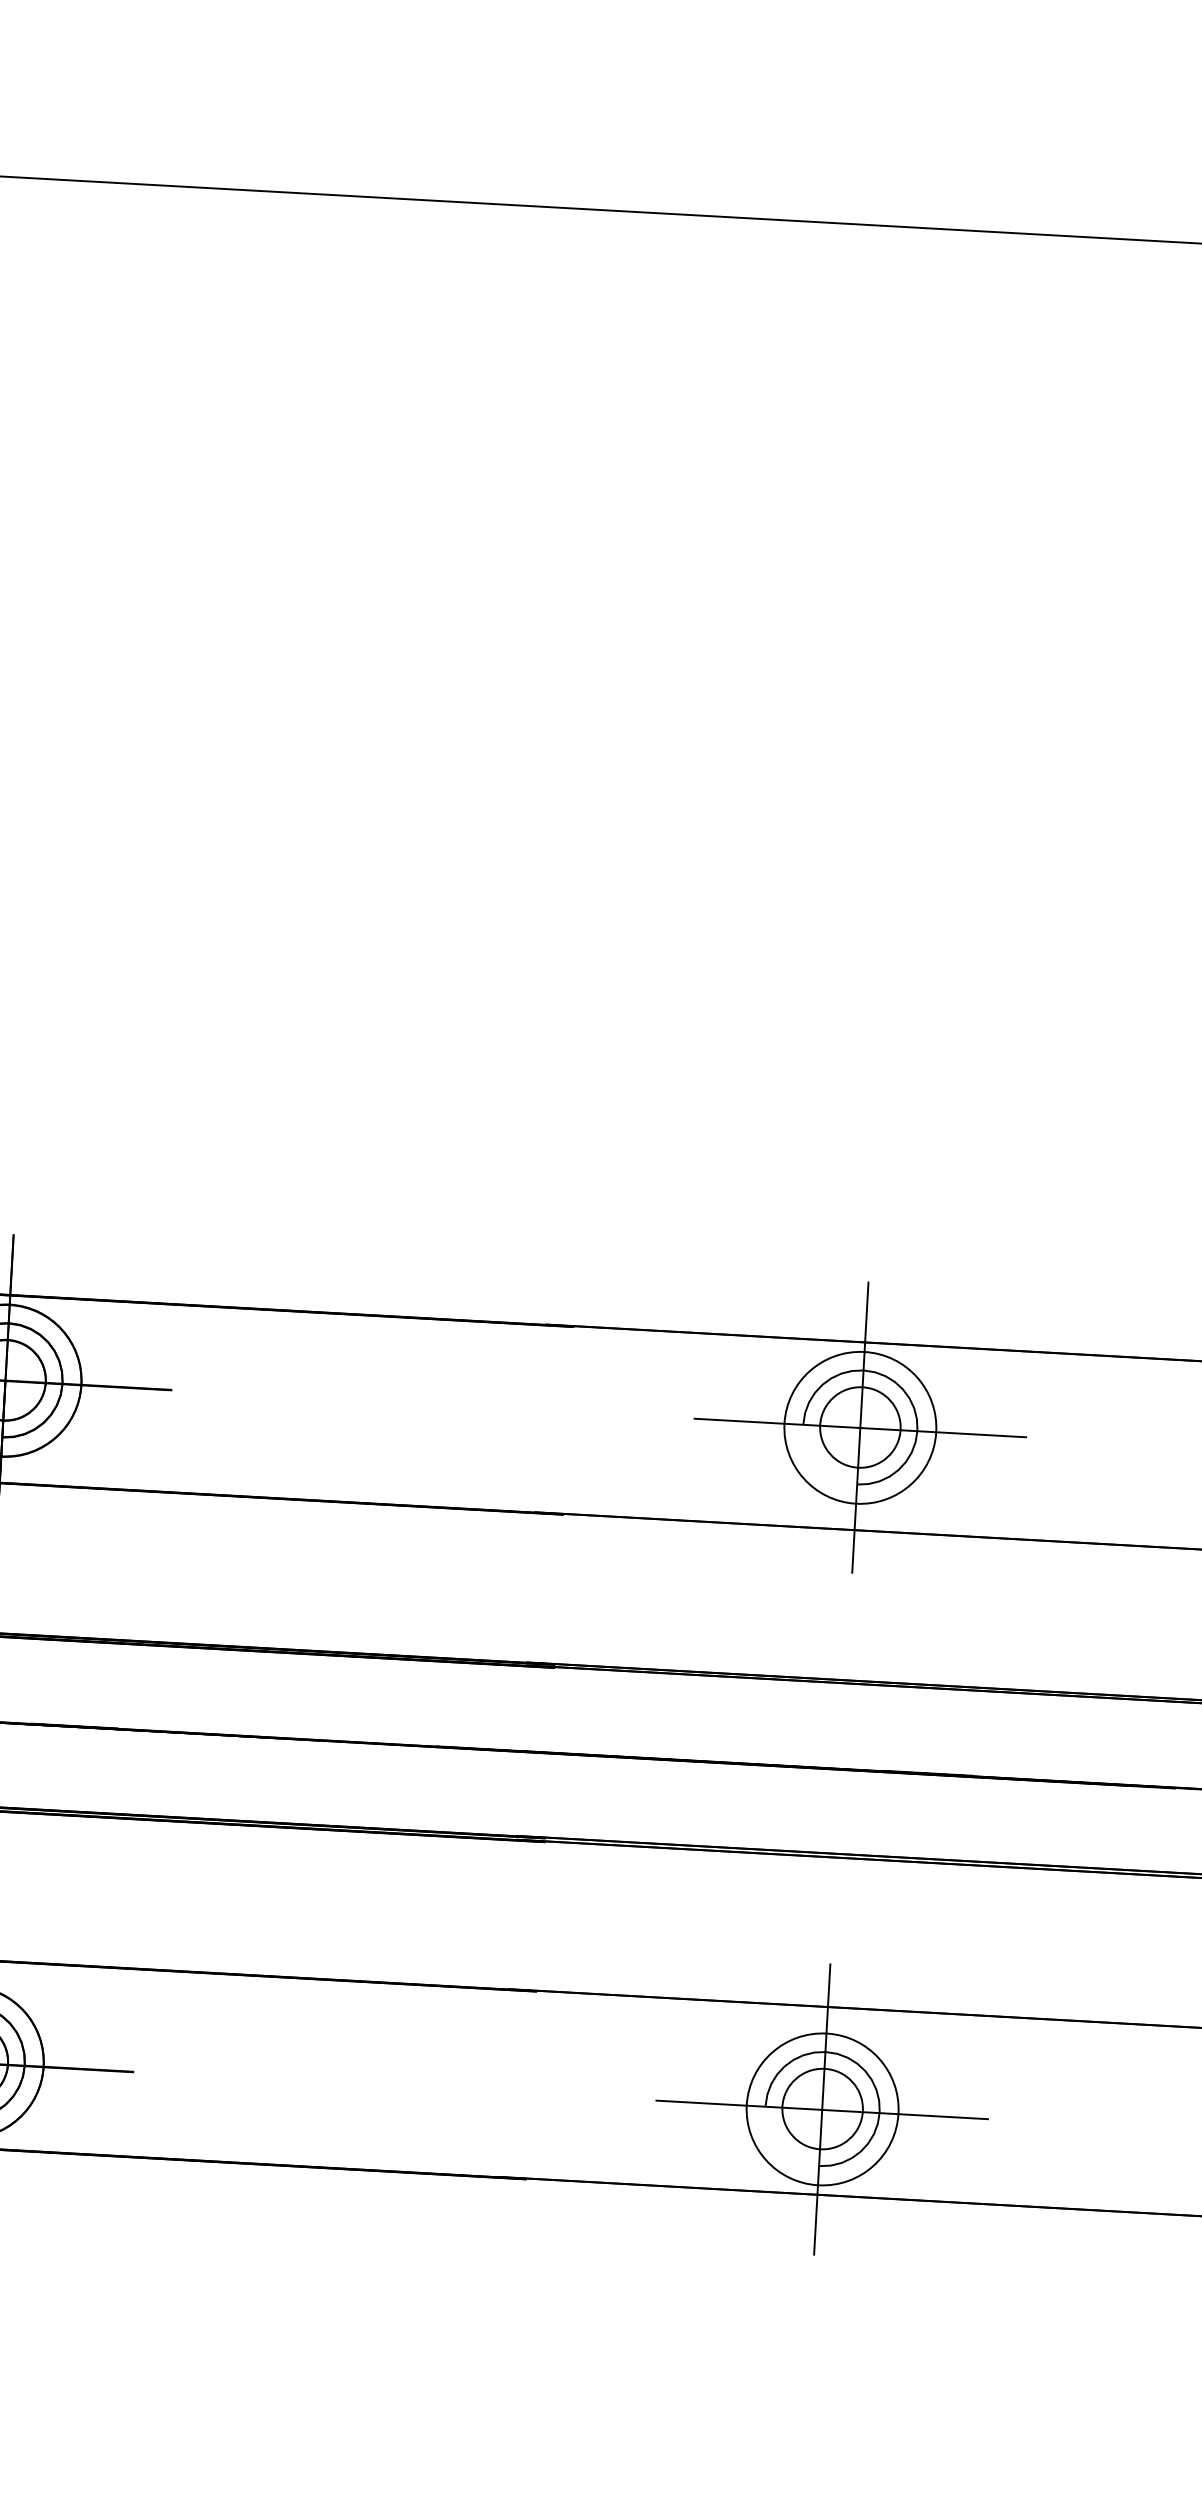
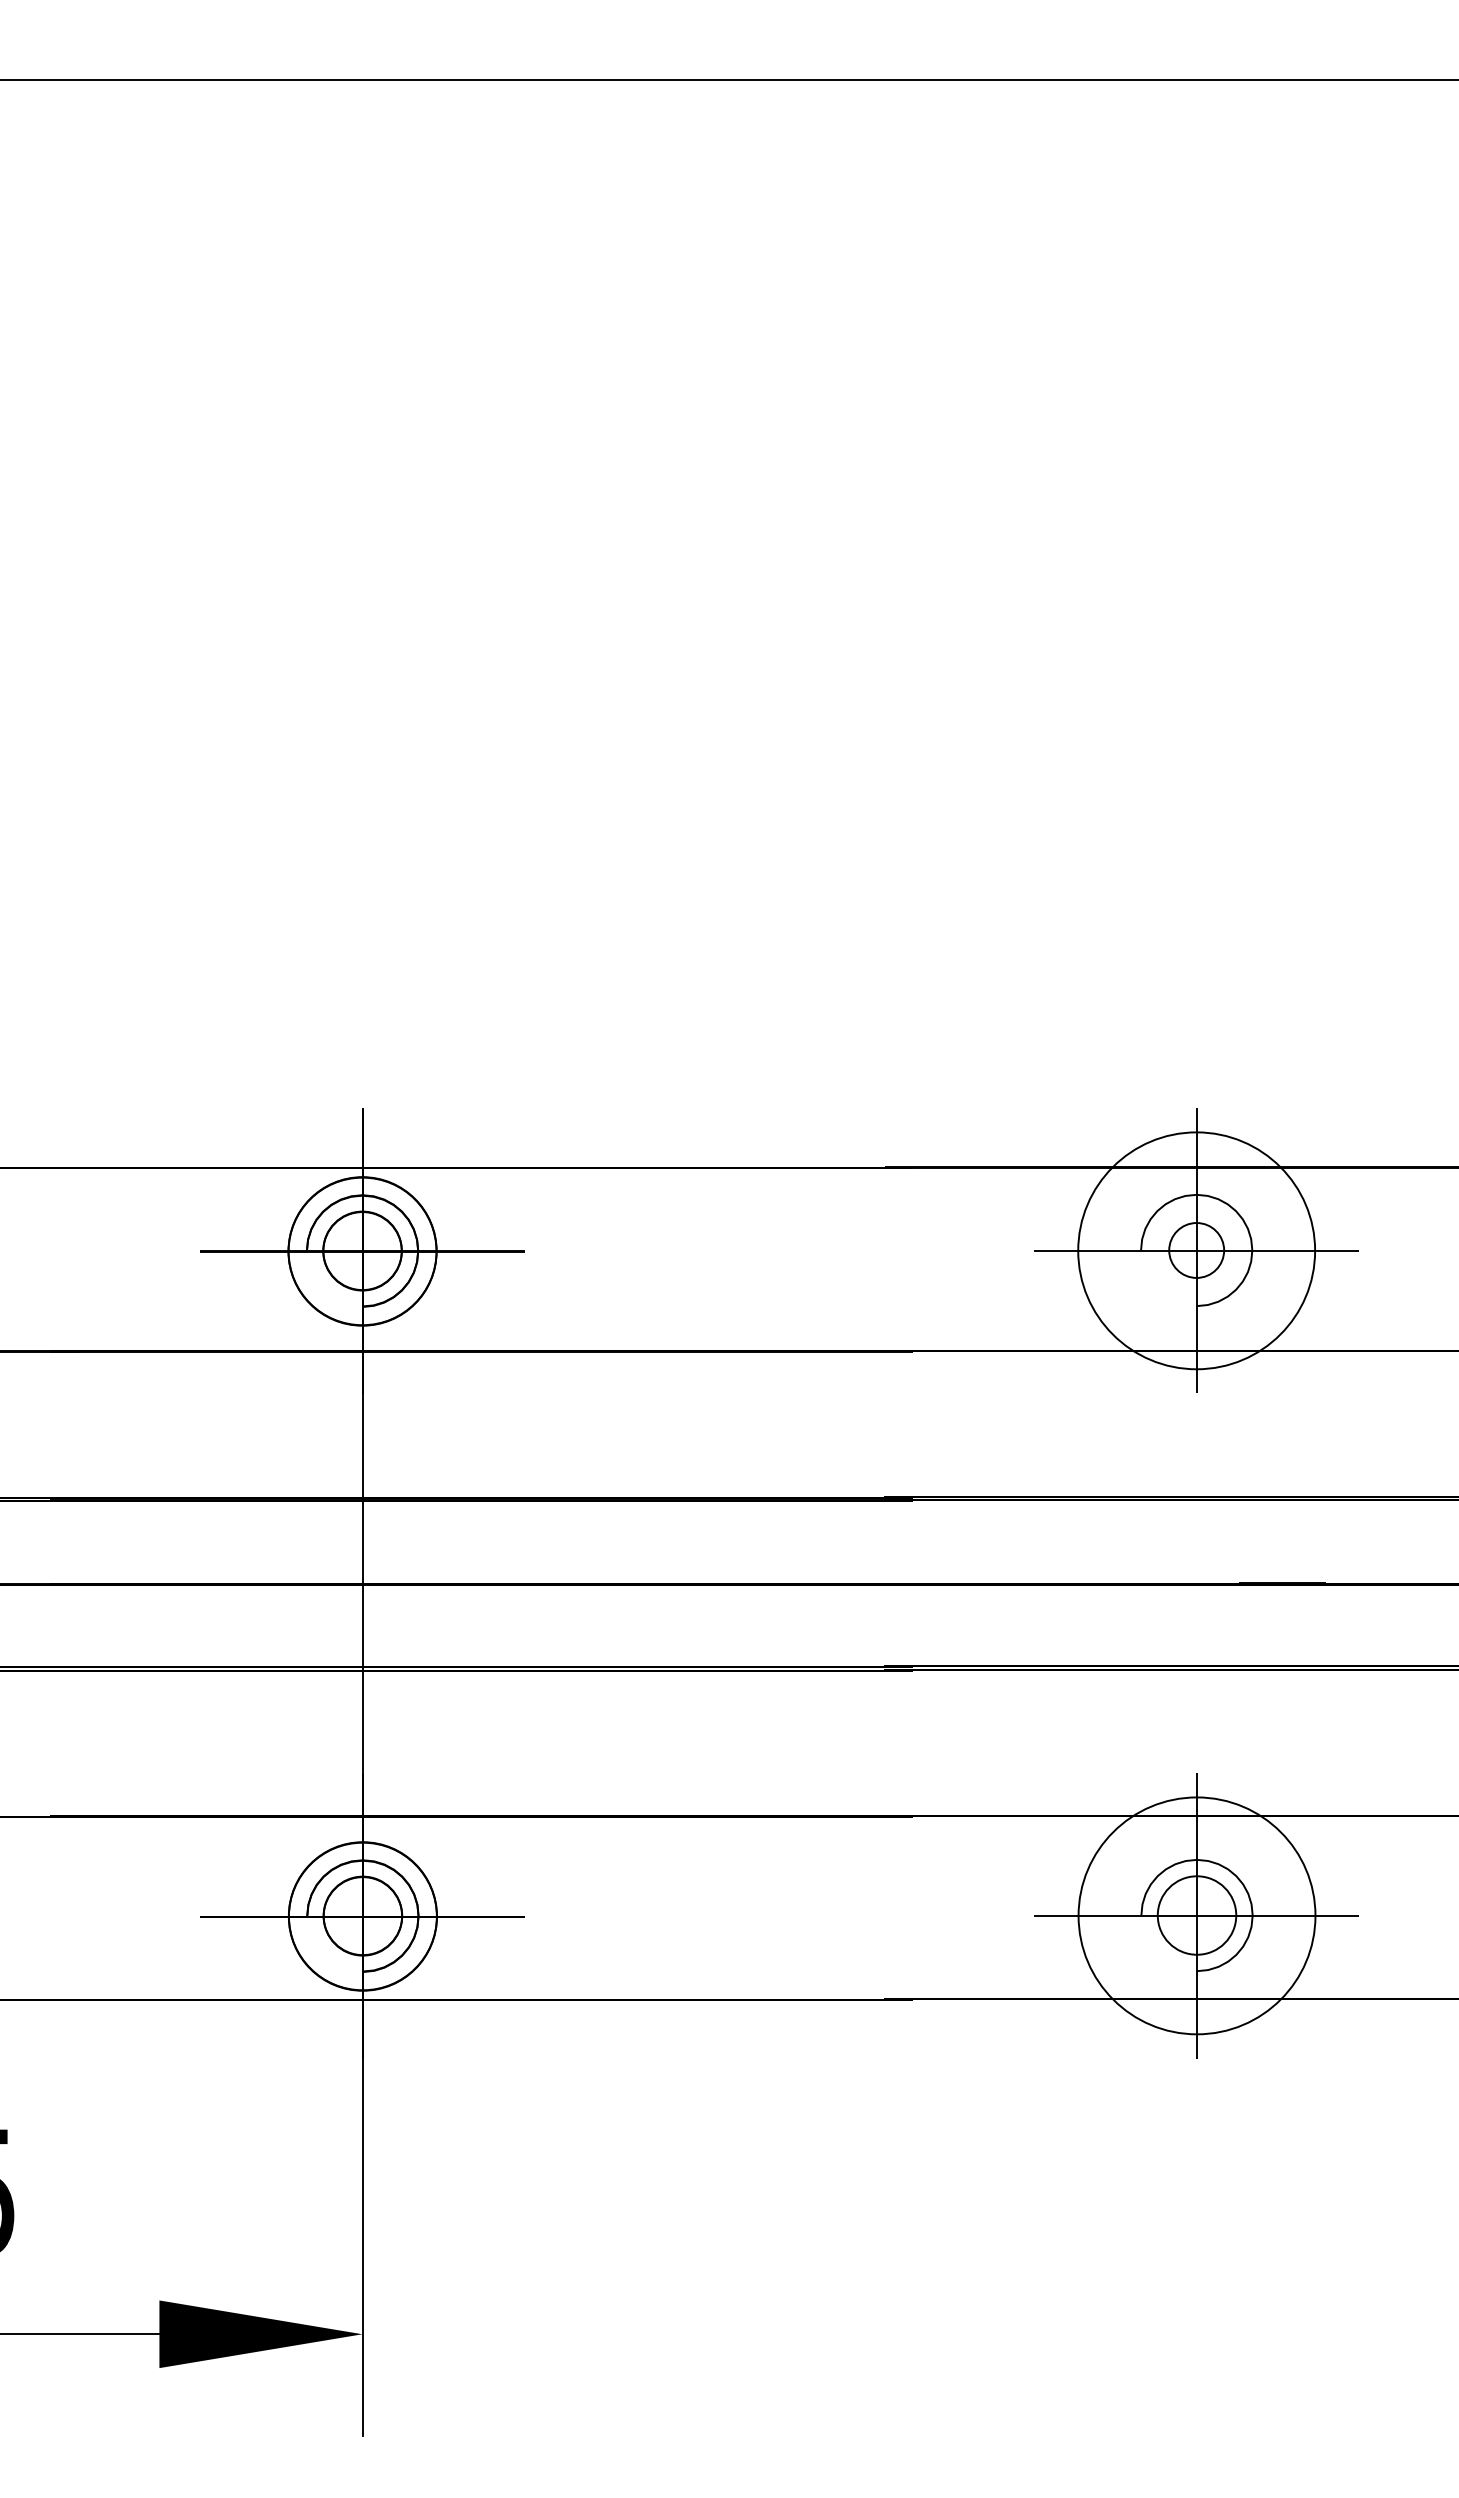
circle: (860, 1427) -> (1196, 1250), size x0.7
circle: (860, 1427) -> (1196, 1250), size x1.6
circle: (823, 2109) -> (1197, 1915), size x1.6

